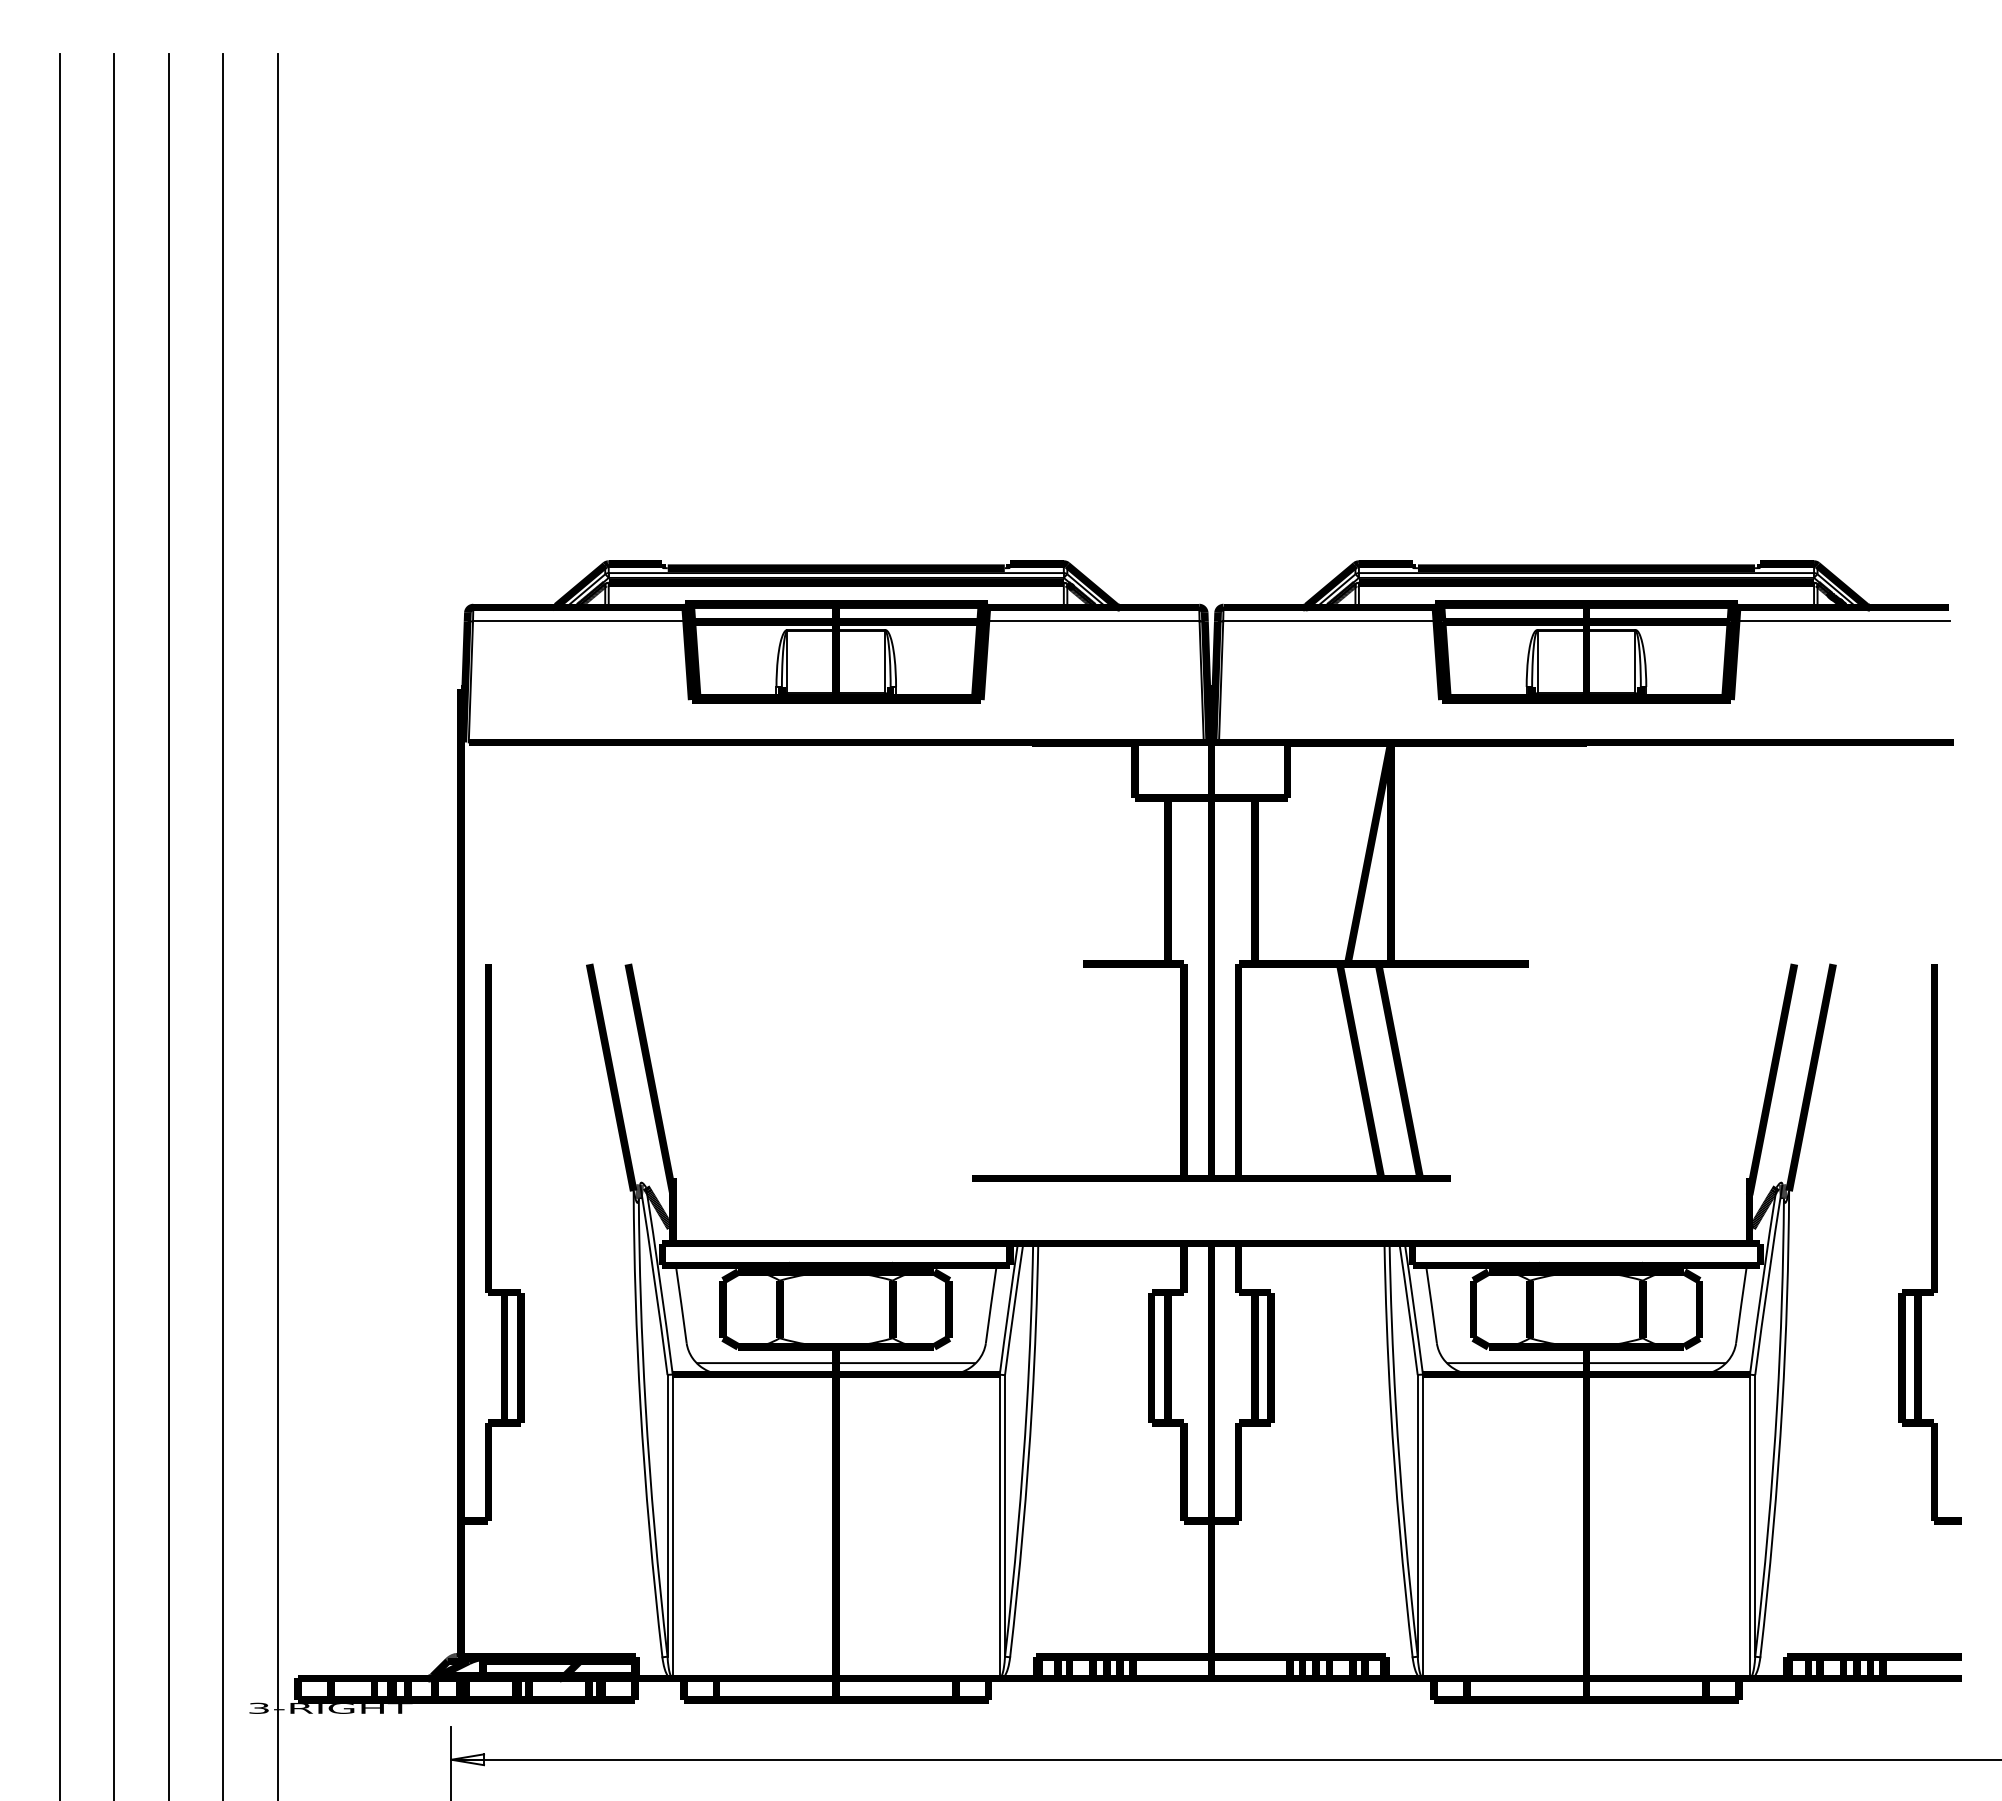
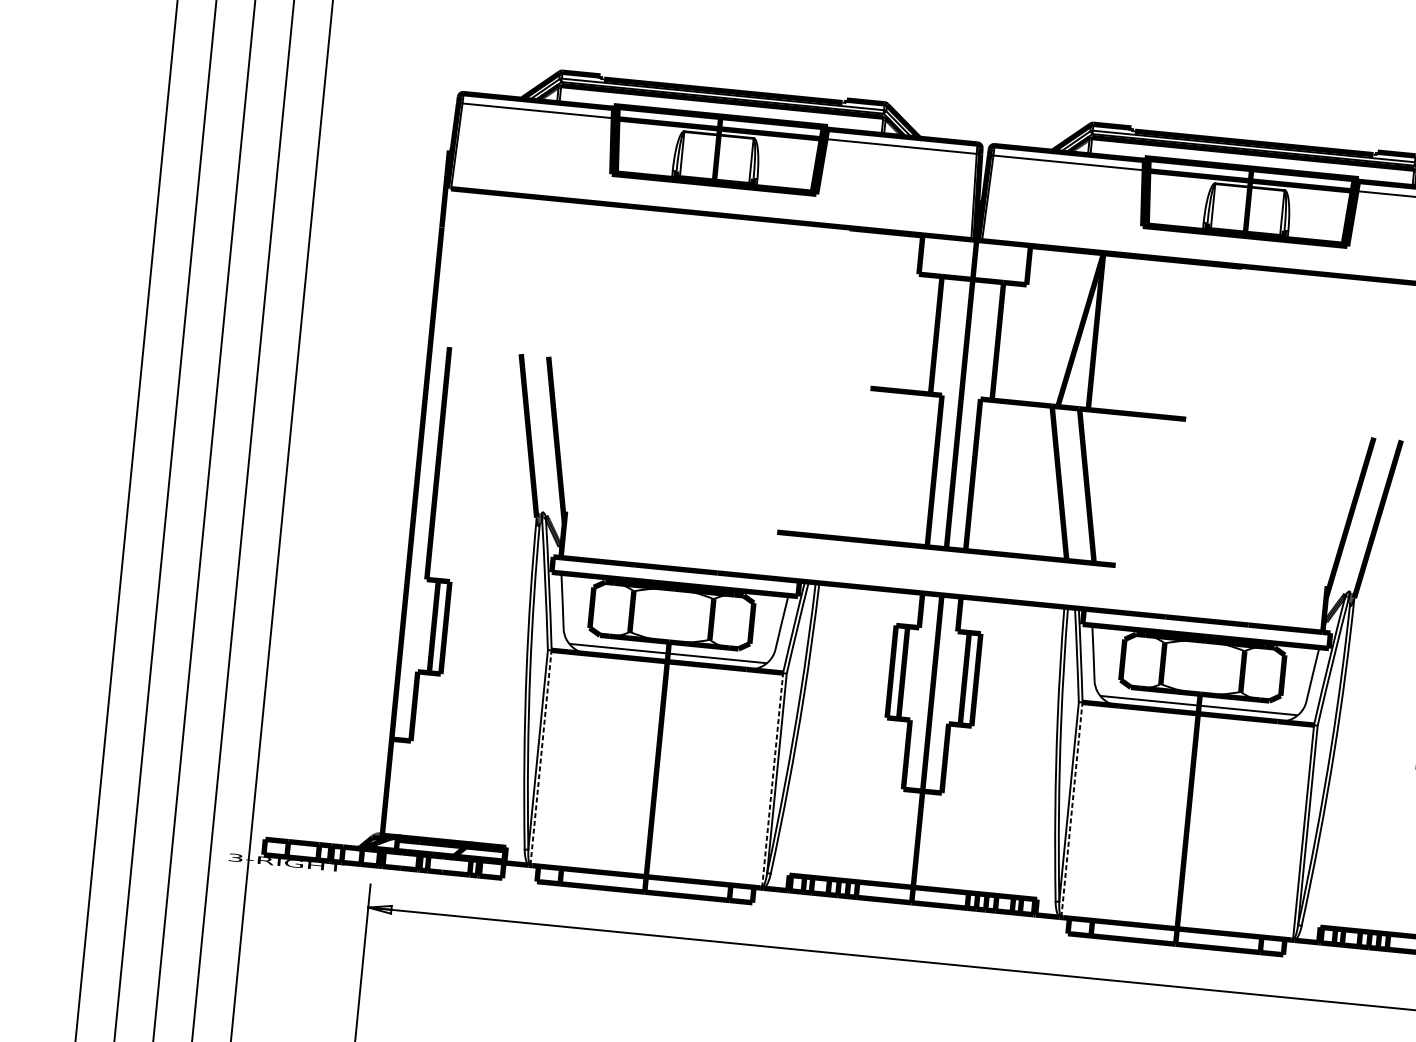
line: (672, 1526) -> (540, 757), solid -> dashed
line: (999, 1526) -> (772, 780), solid -> dashed
line: (1422, 1526) -> (1071, 809), solid -> dashed

